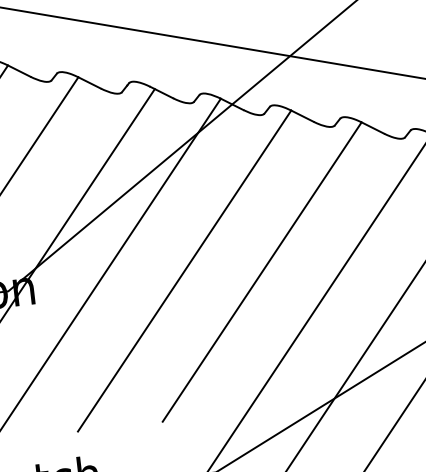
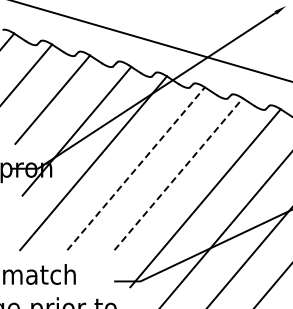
line: (185, 270) -> (136, 168), solid -> dashed
line: (263, 270) -> (179, 173), solid -> dashed

